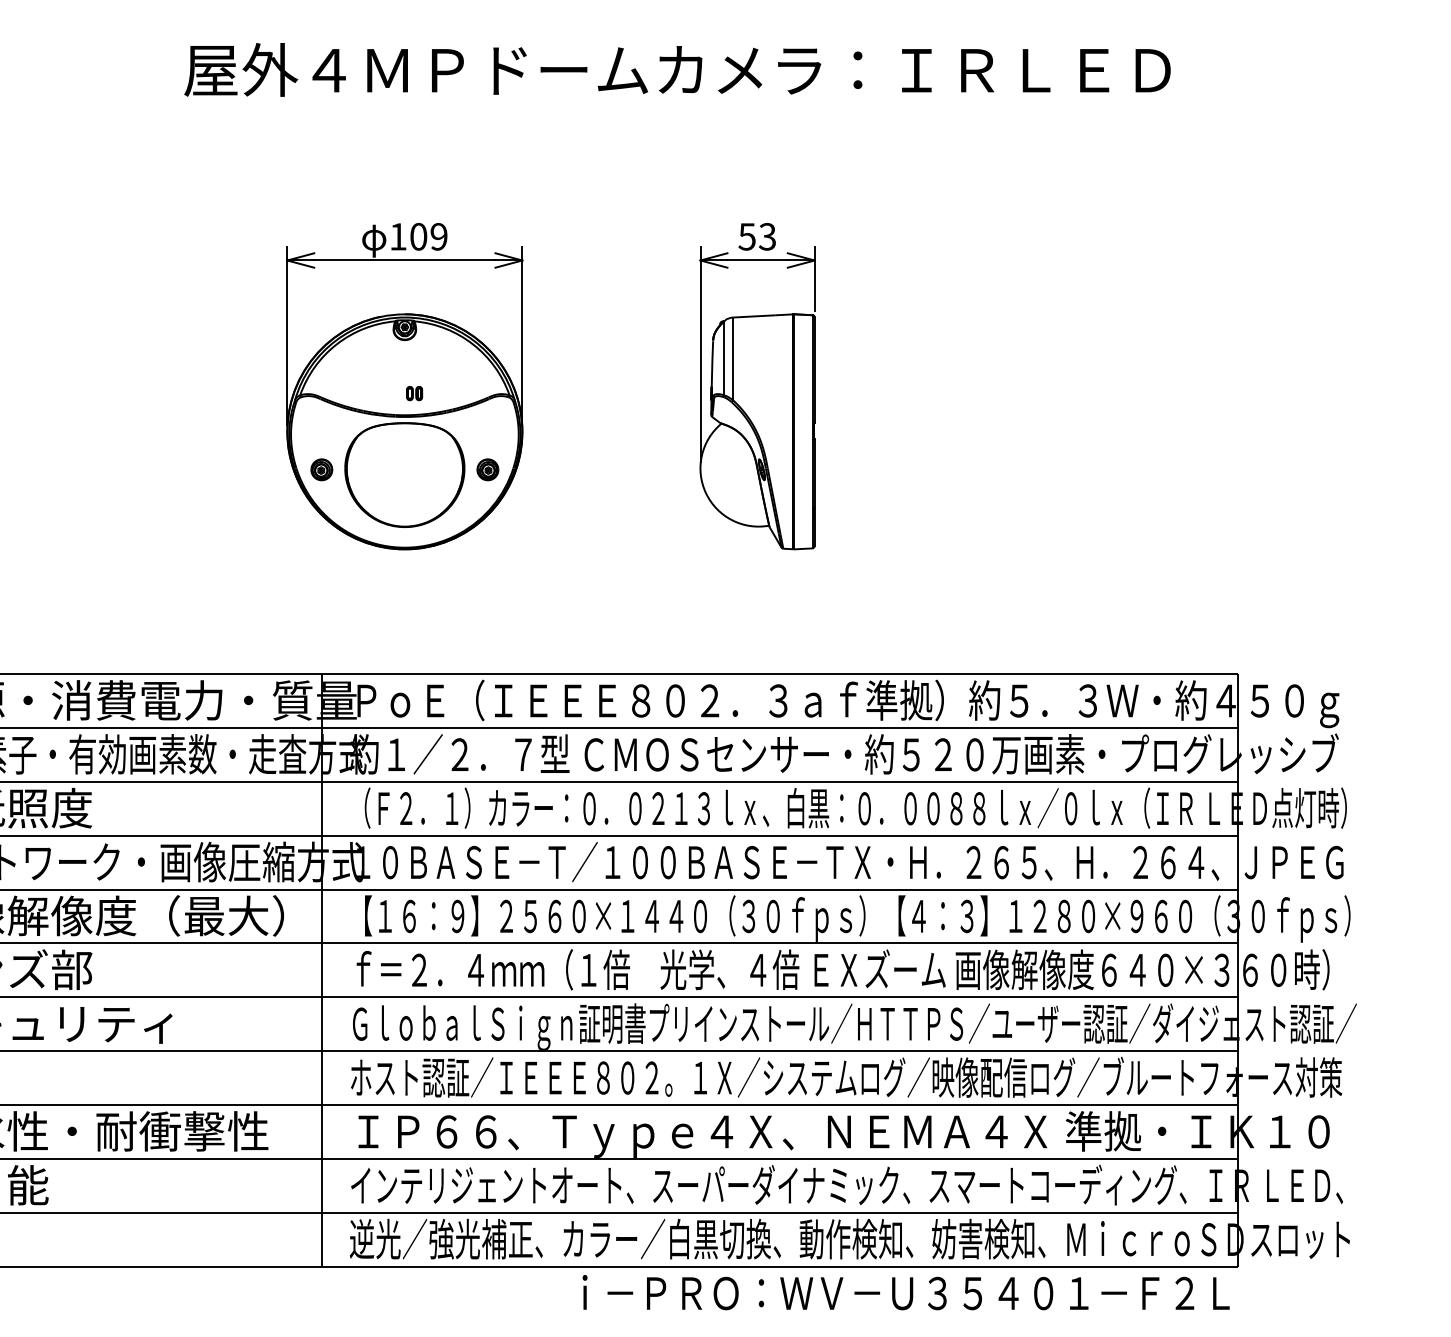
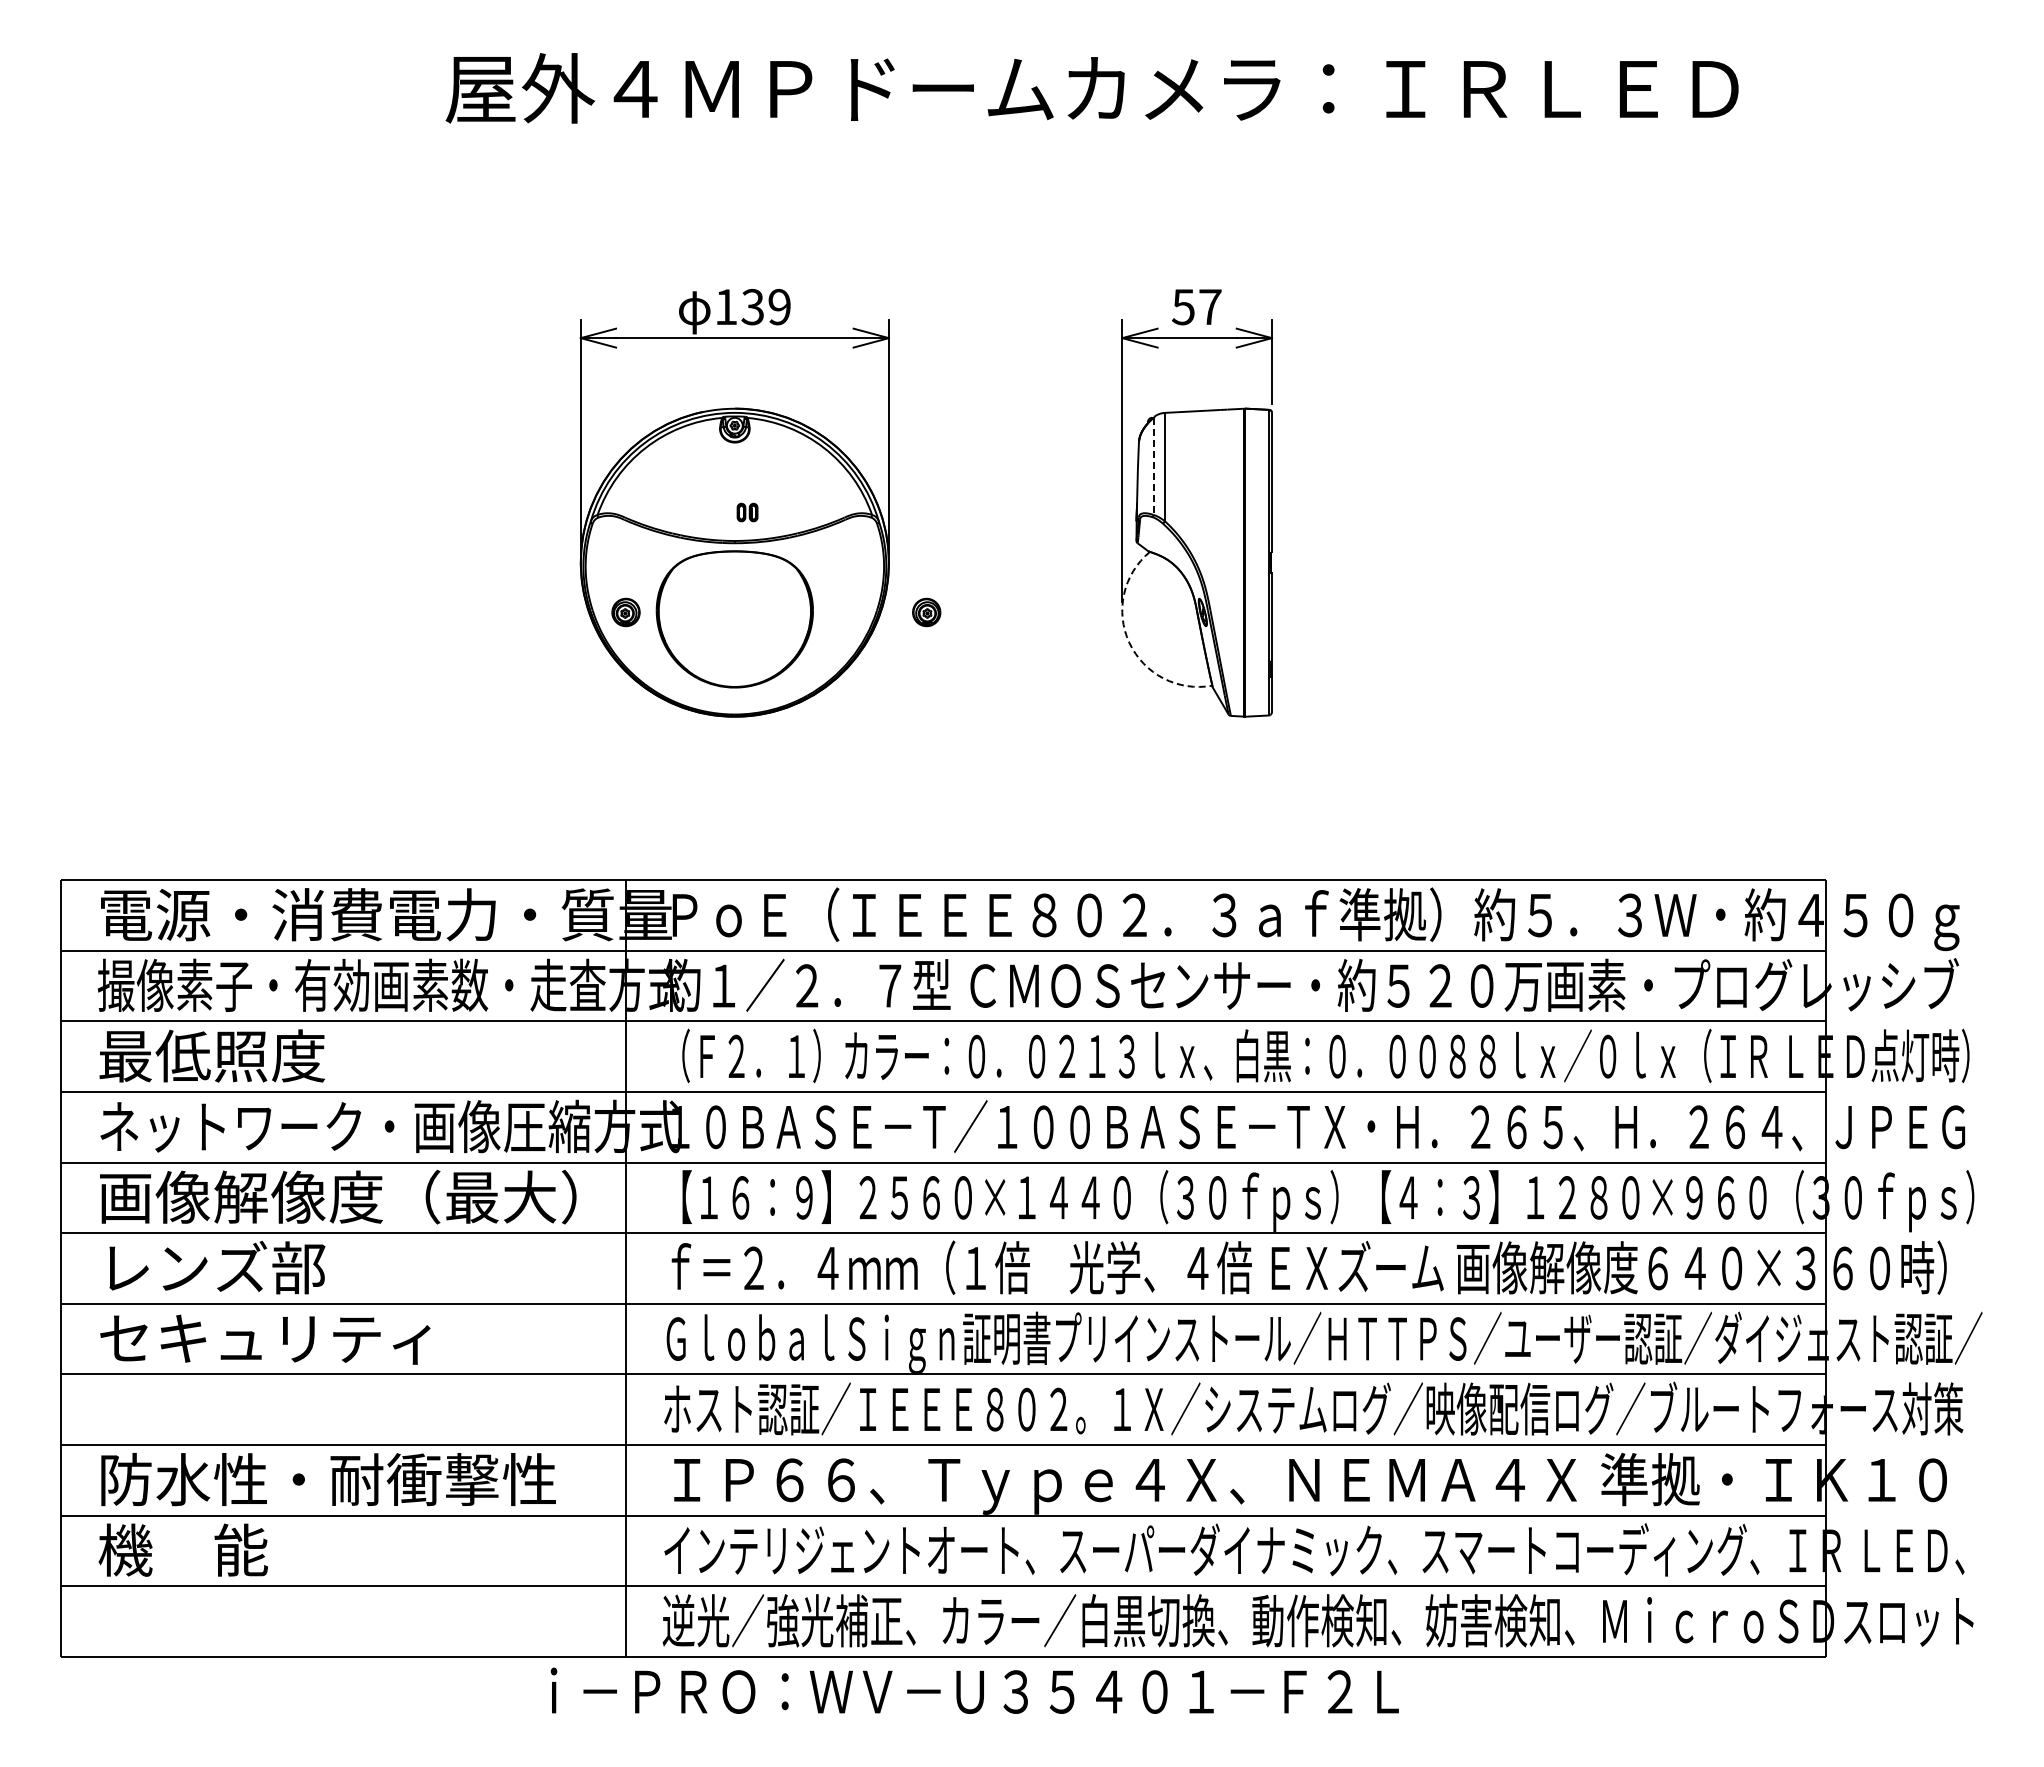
text: (767, 236) -> (1209, 306), 53 -> 57
text: (418, 237) -> (752, 307), 109 -> 139
line: (724, 358) -> (1153, 466), solid -> dashed
part: (487, 469) -> (926, 612), moved
line: (705, 492) -> (1129, 642), solid -> dashed
text: (905, 1292) -> (974, 1690), moved

